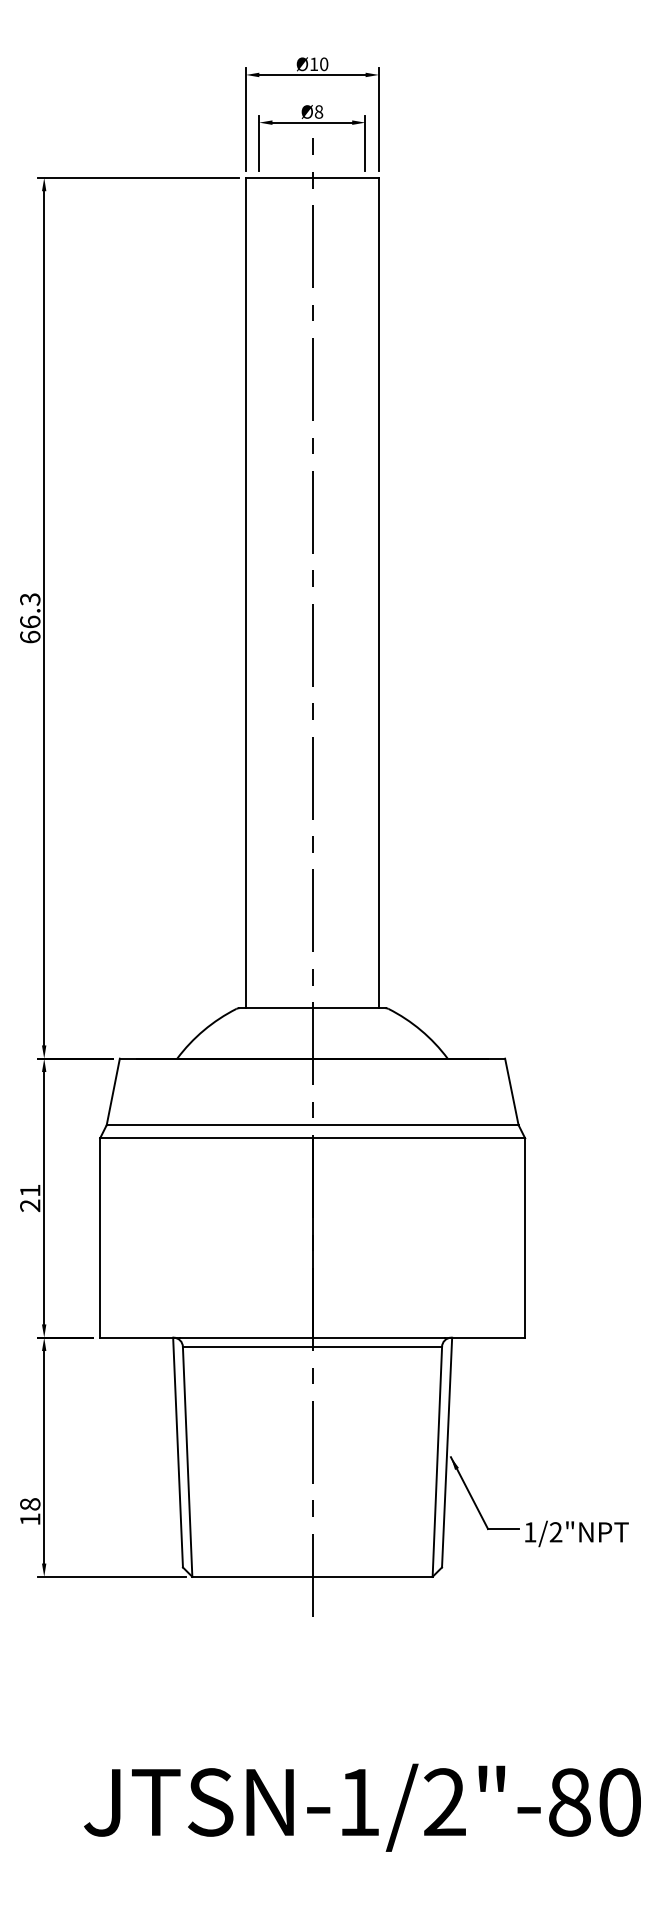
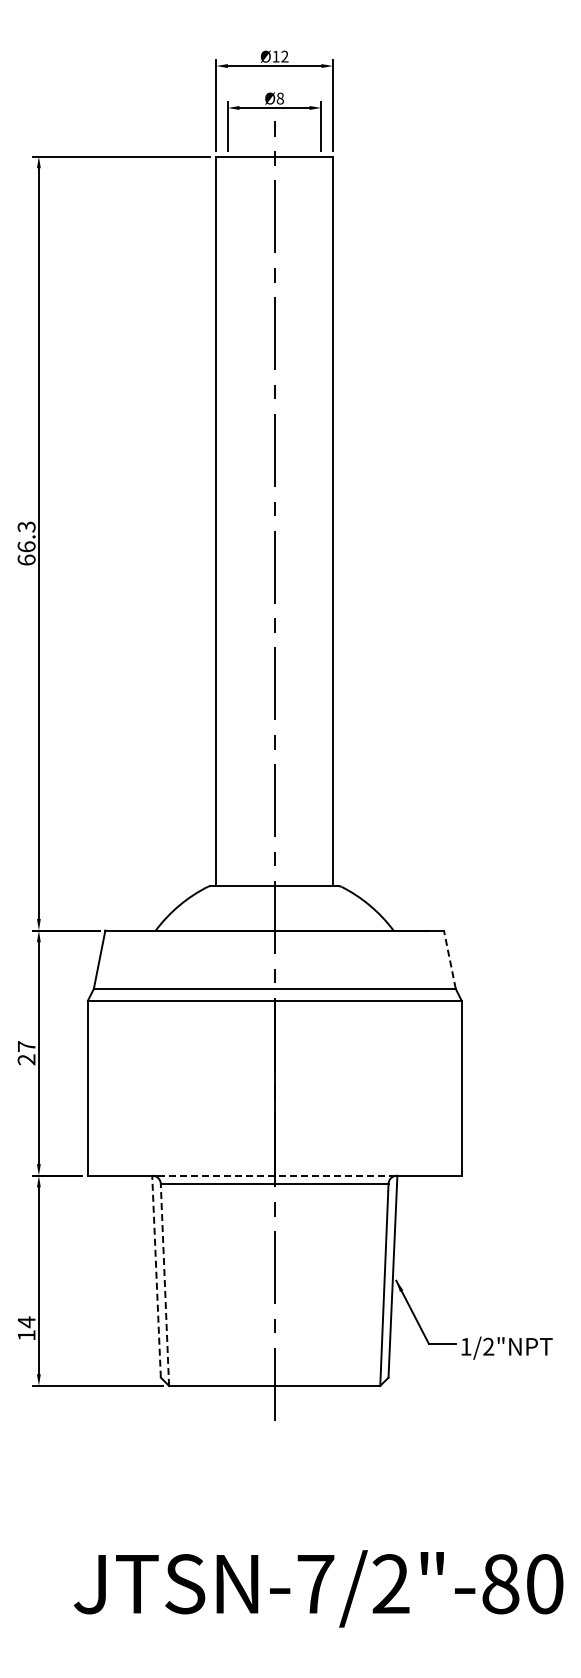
text: (323, 64) -> (284, 56), Ø10 -> Ø12
line: (511, 1091) -> (449, 959), solid -> dashed
text: (30, 1190) -> (26, 1046), 21 -> 27
line: (312, 1337) -> (274, 1175), solid -> dashed
line: (178, 1452) -> (156, 1276), solid -> dashed
line: (187, 1461) -> (164, 1284), solid -> dashed
text: (30, 1504) -> (26, 1322), 18 -> 14
text: (358, 1802) -> (315, 1584), JTSN-1/2"-80 -> JTSN-7/2"-80

